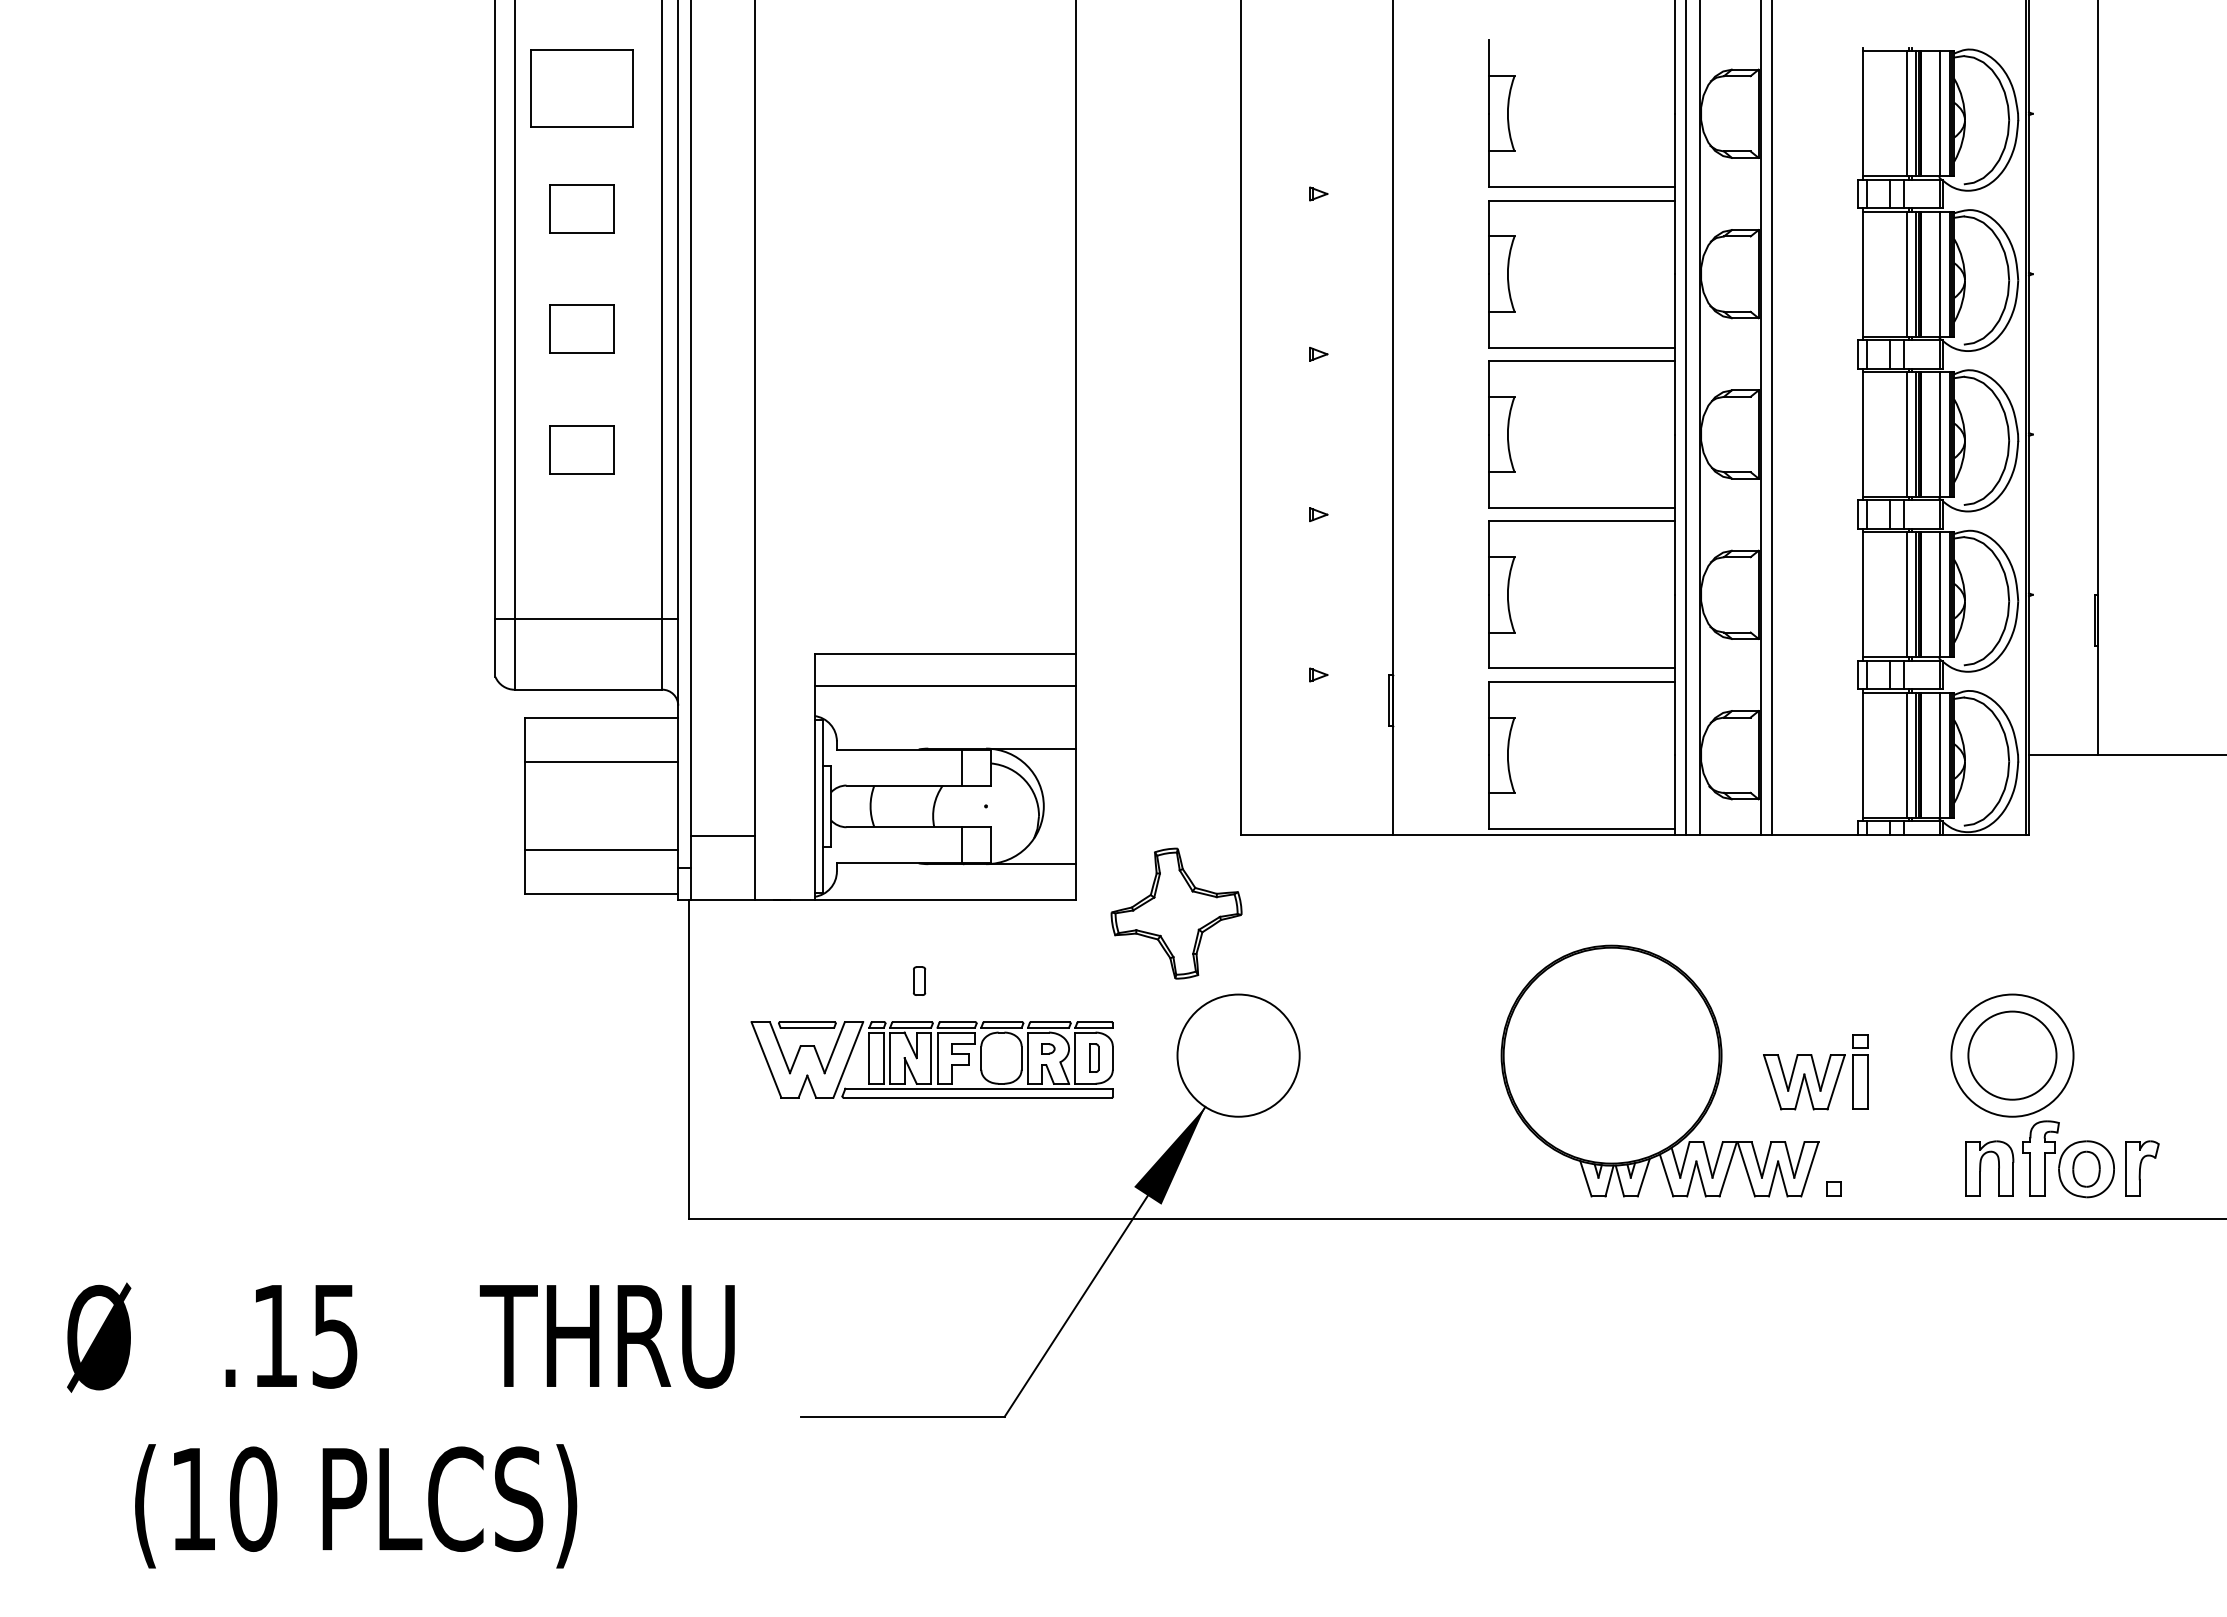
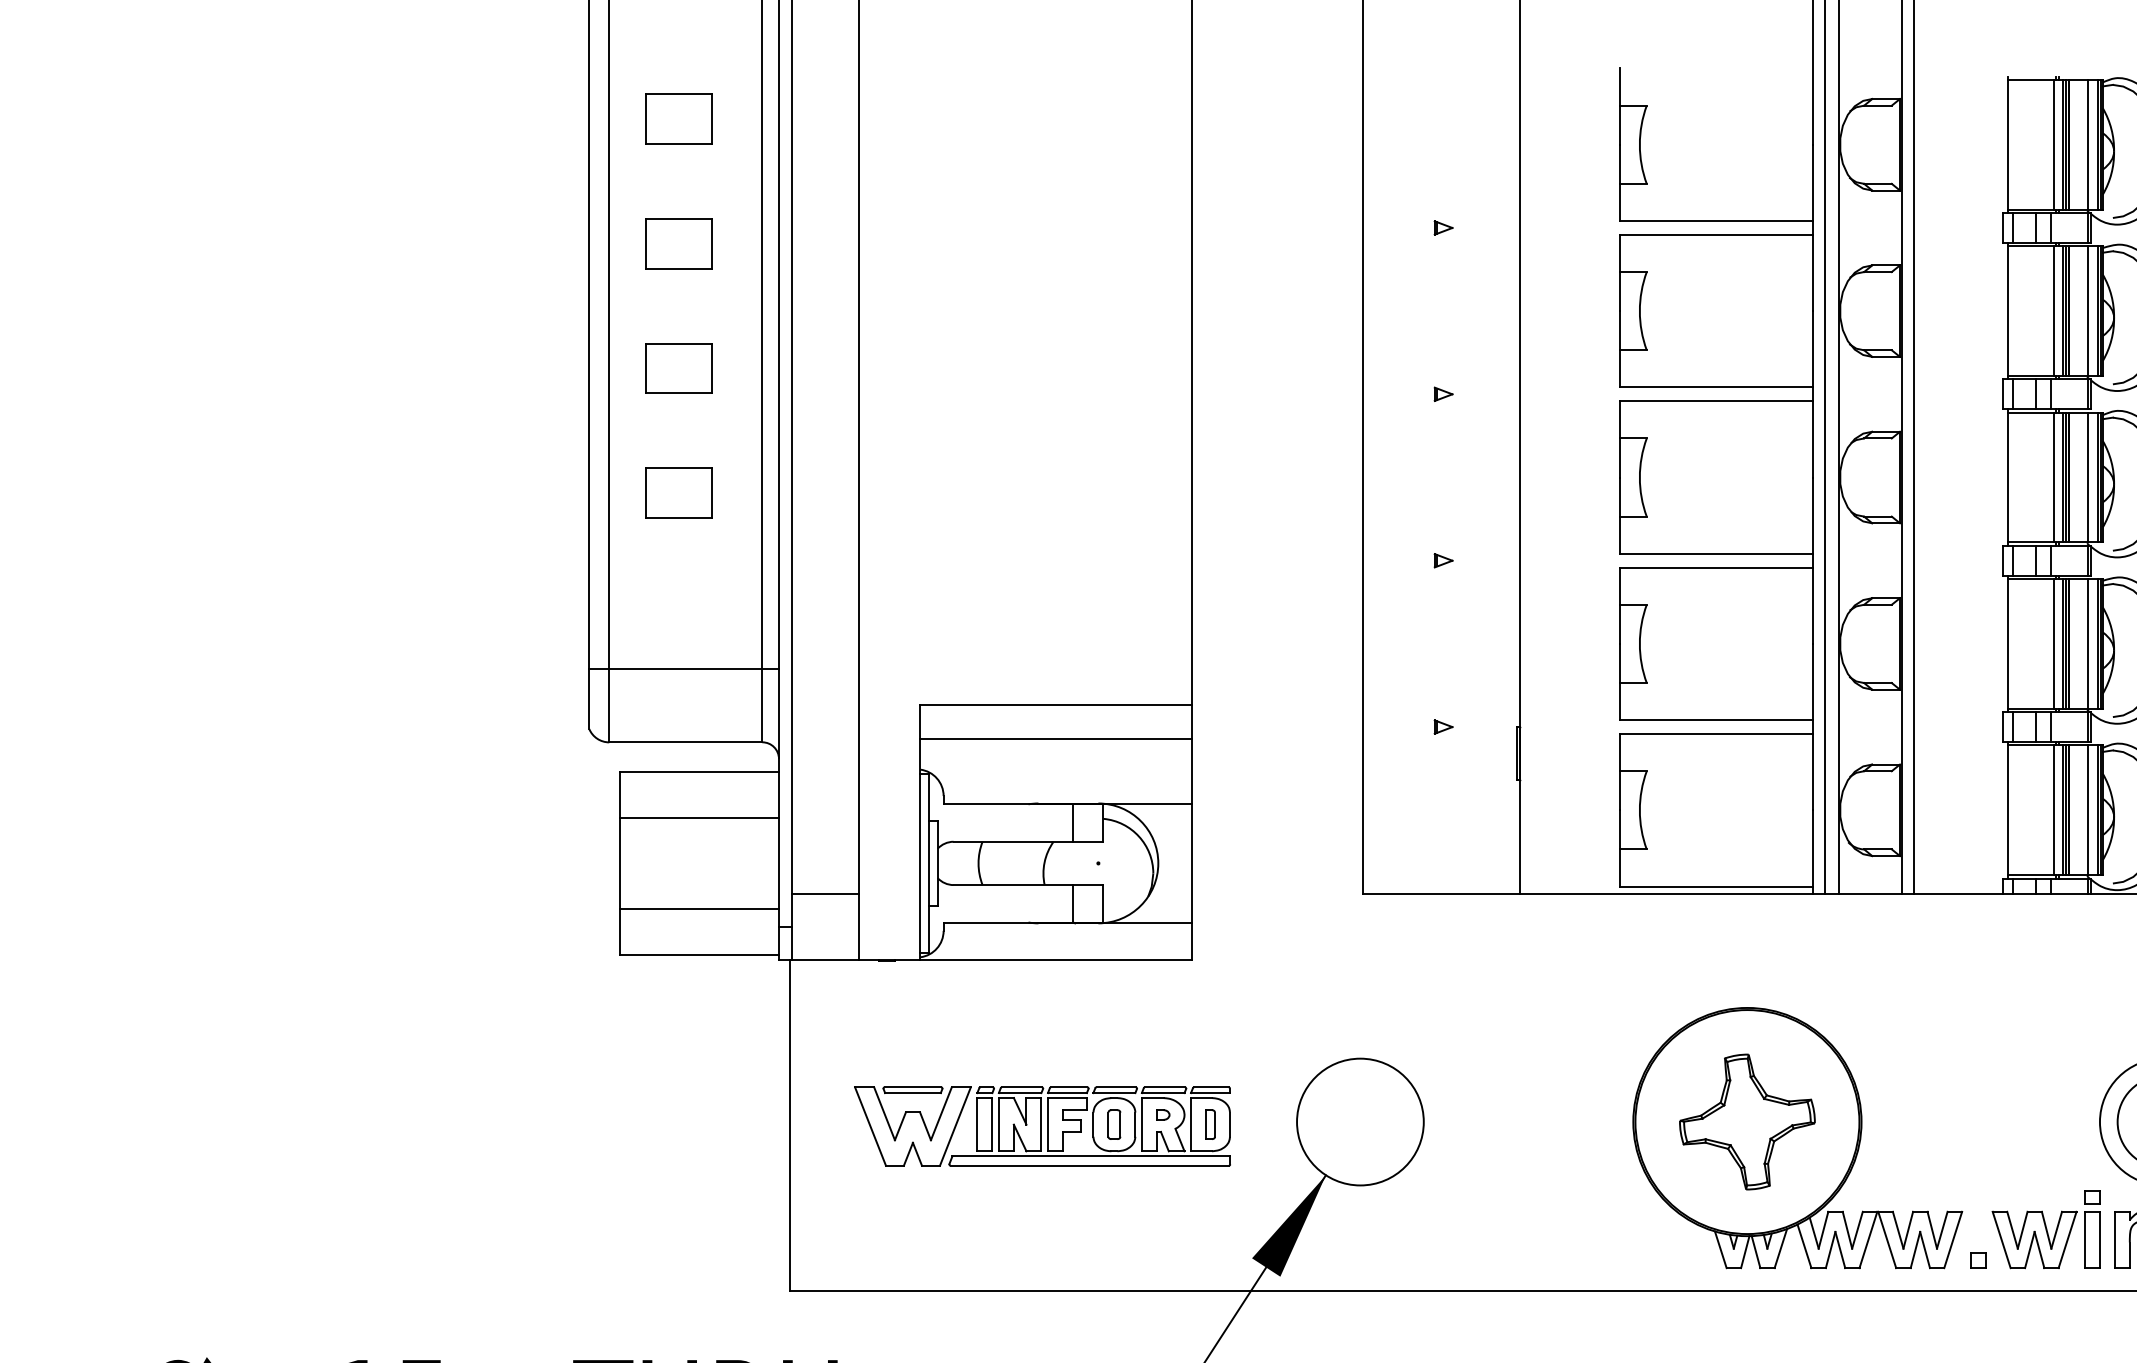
part: (581, 88) -> (678, 118), size x0.62
part: (1176, 913) -> (1747, 1121), moved
part: (919, 980) -> (1114, 1123), moved
part: (1815, 1072) -> (2046, 1229), moved

